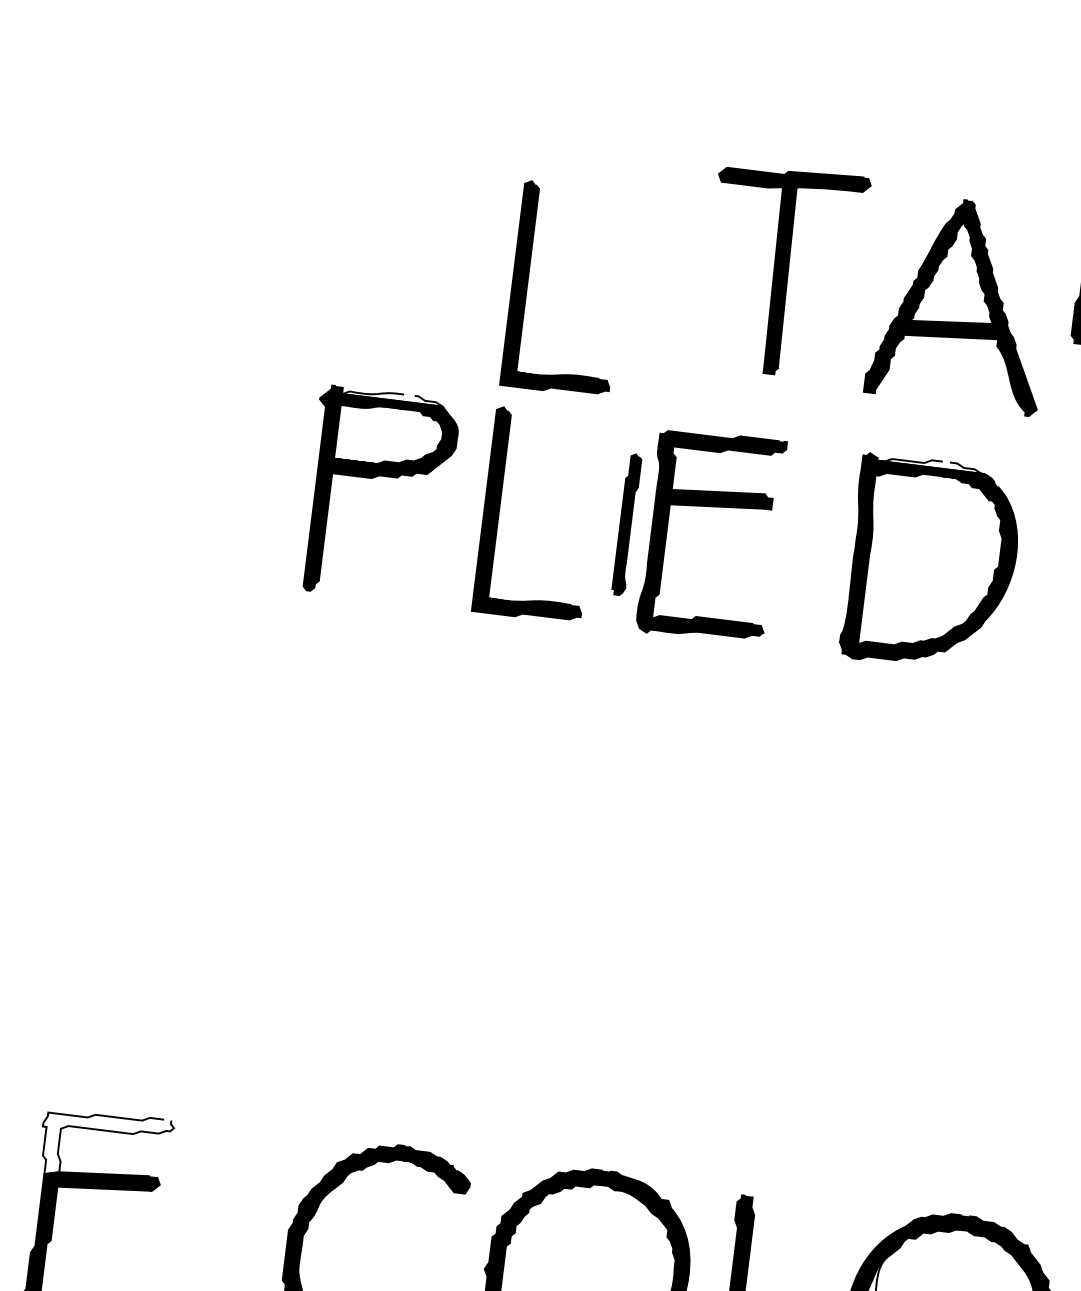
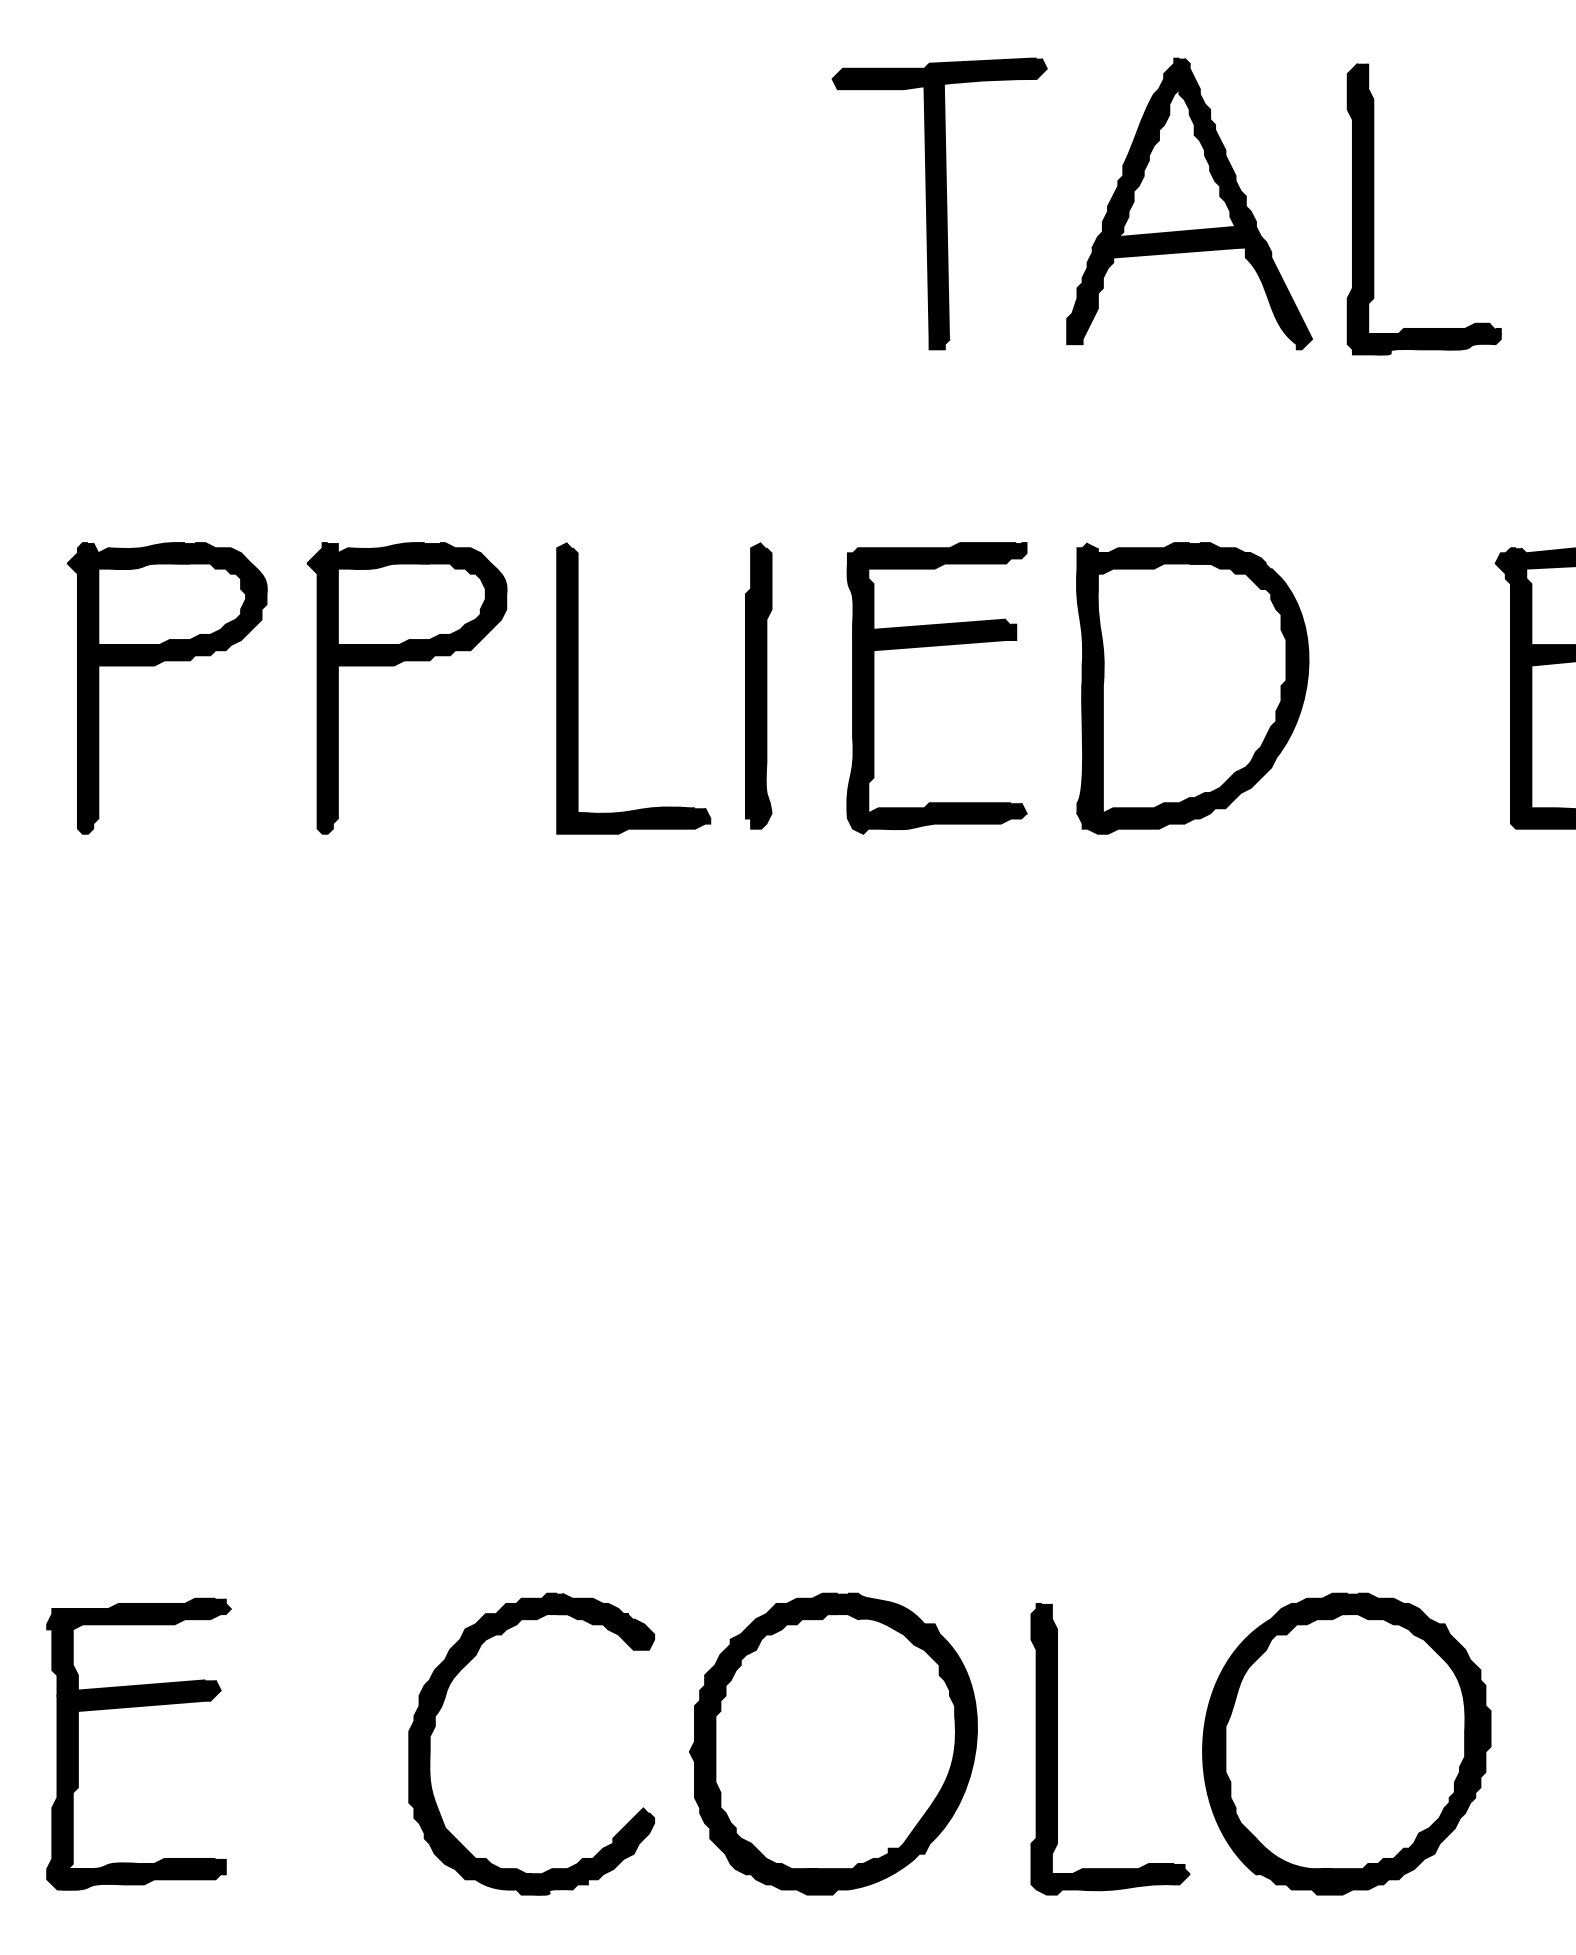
part: (783, 271) -> (939, 203), moved
part: (527, 284) -> (578, 367), removed
part: (962, 303) -> (1189, 203), moved
fill: (392, 396) -> (408, 548), added
part: (204, 457) -> (156, 665), added
fill: (930, 464) -> (1173, 548), added
part: (714, 507) -> (936, 646), moved
part: (626, 524) -> (758, 685), size x1.43
fill: (105, 1146) -> (138, 1646), added

